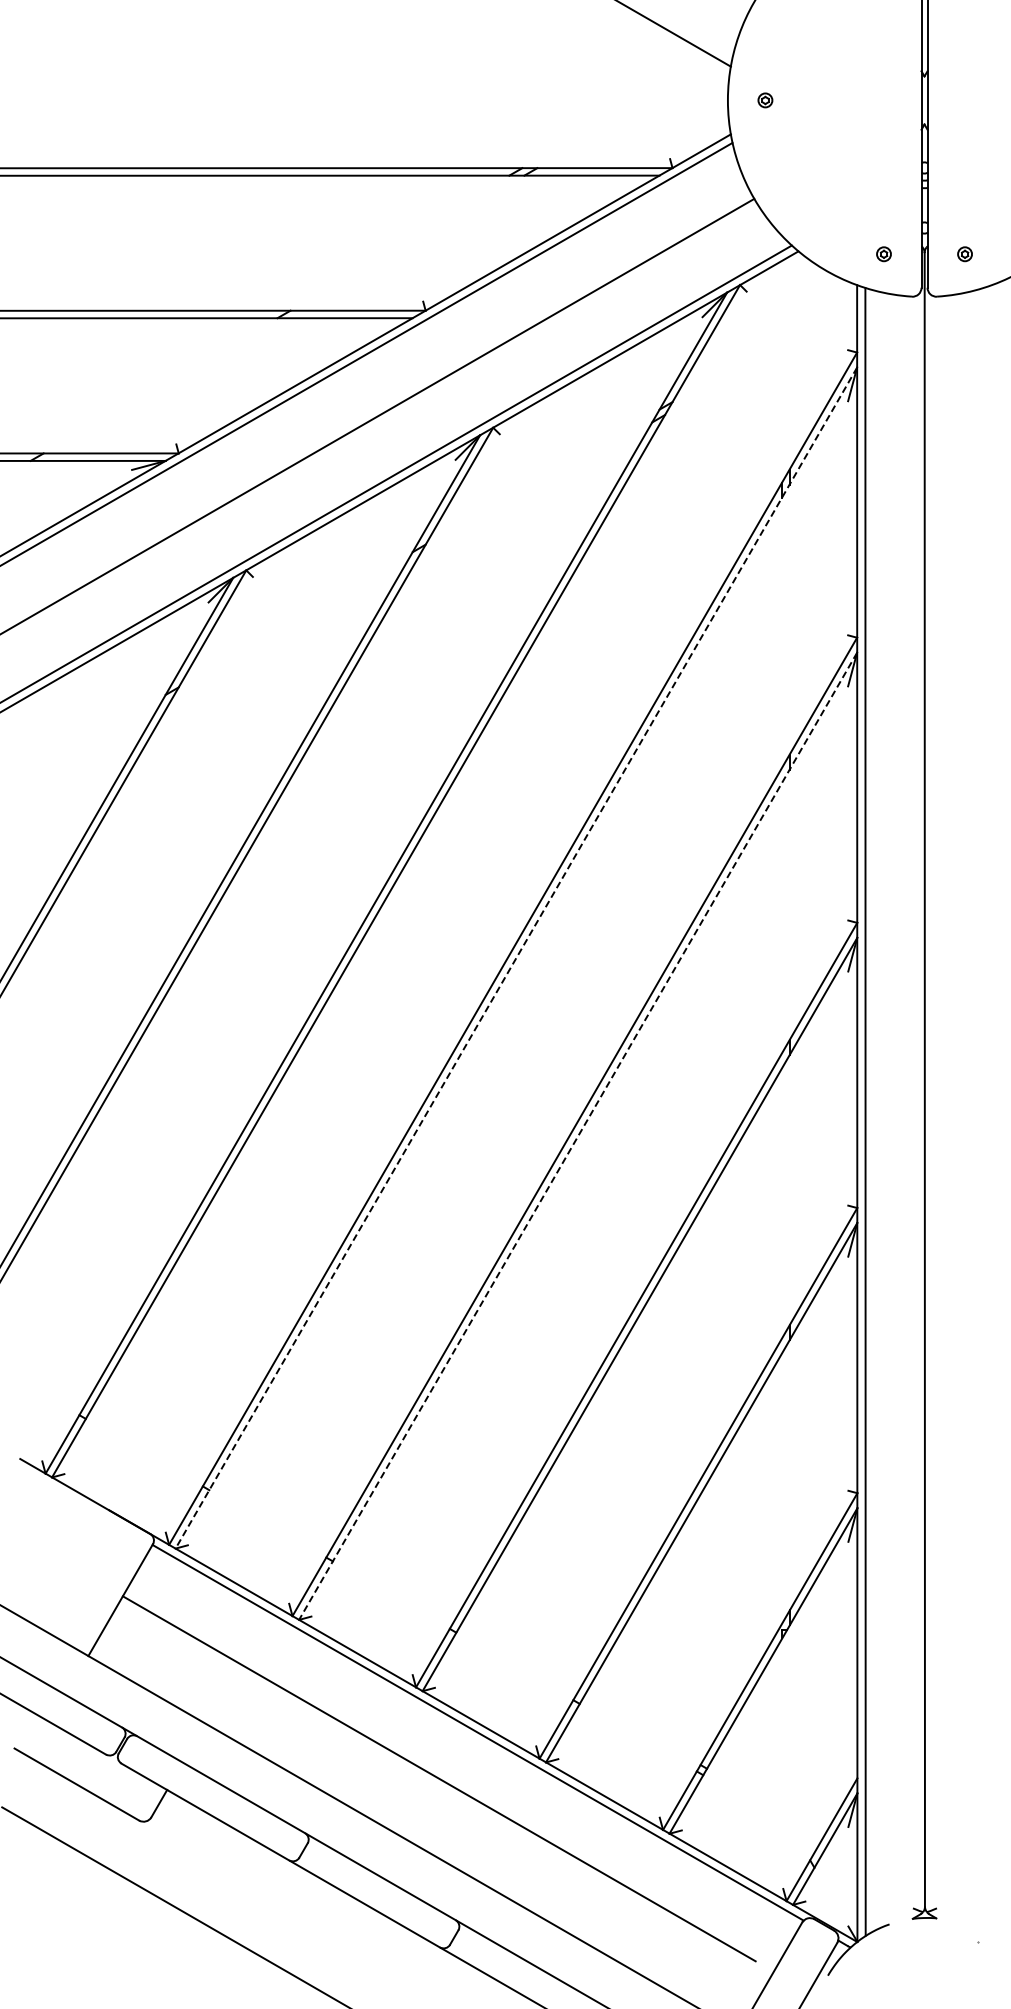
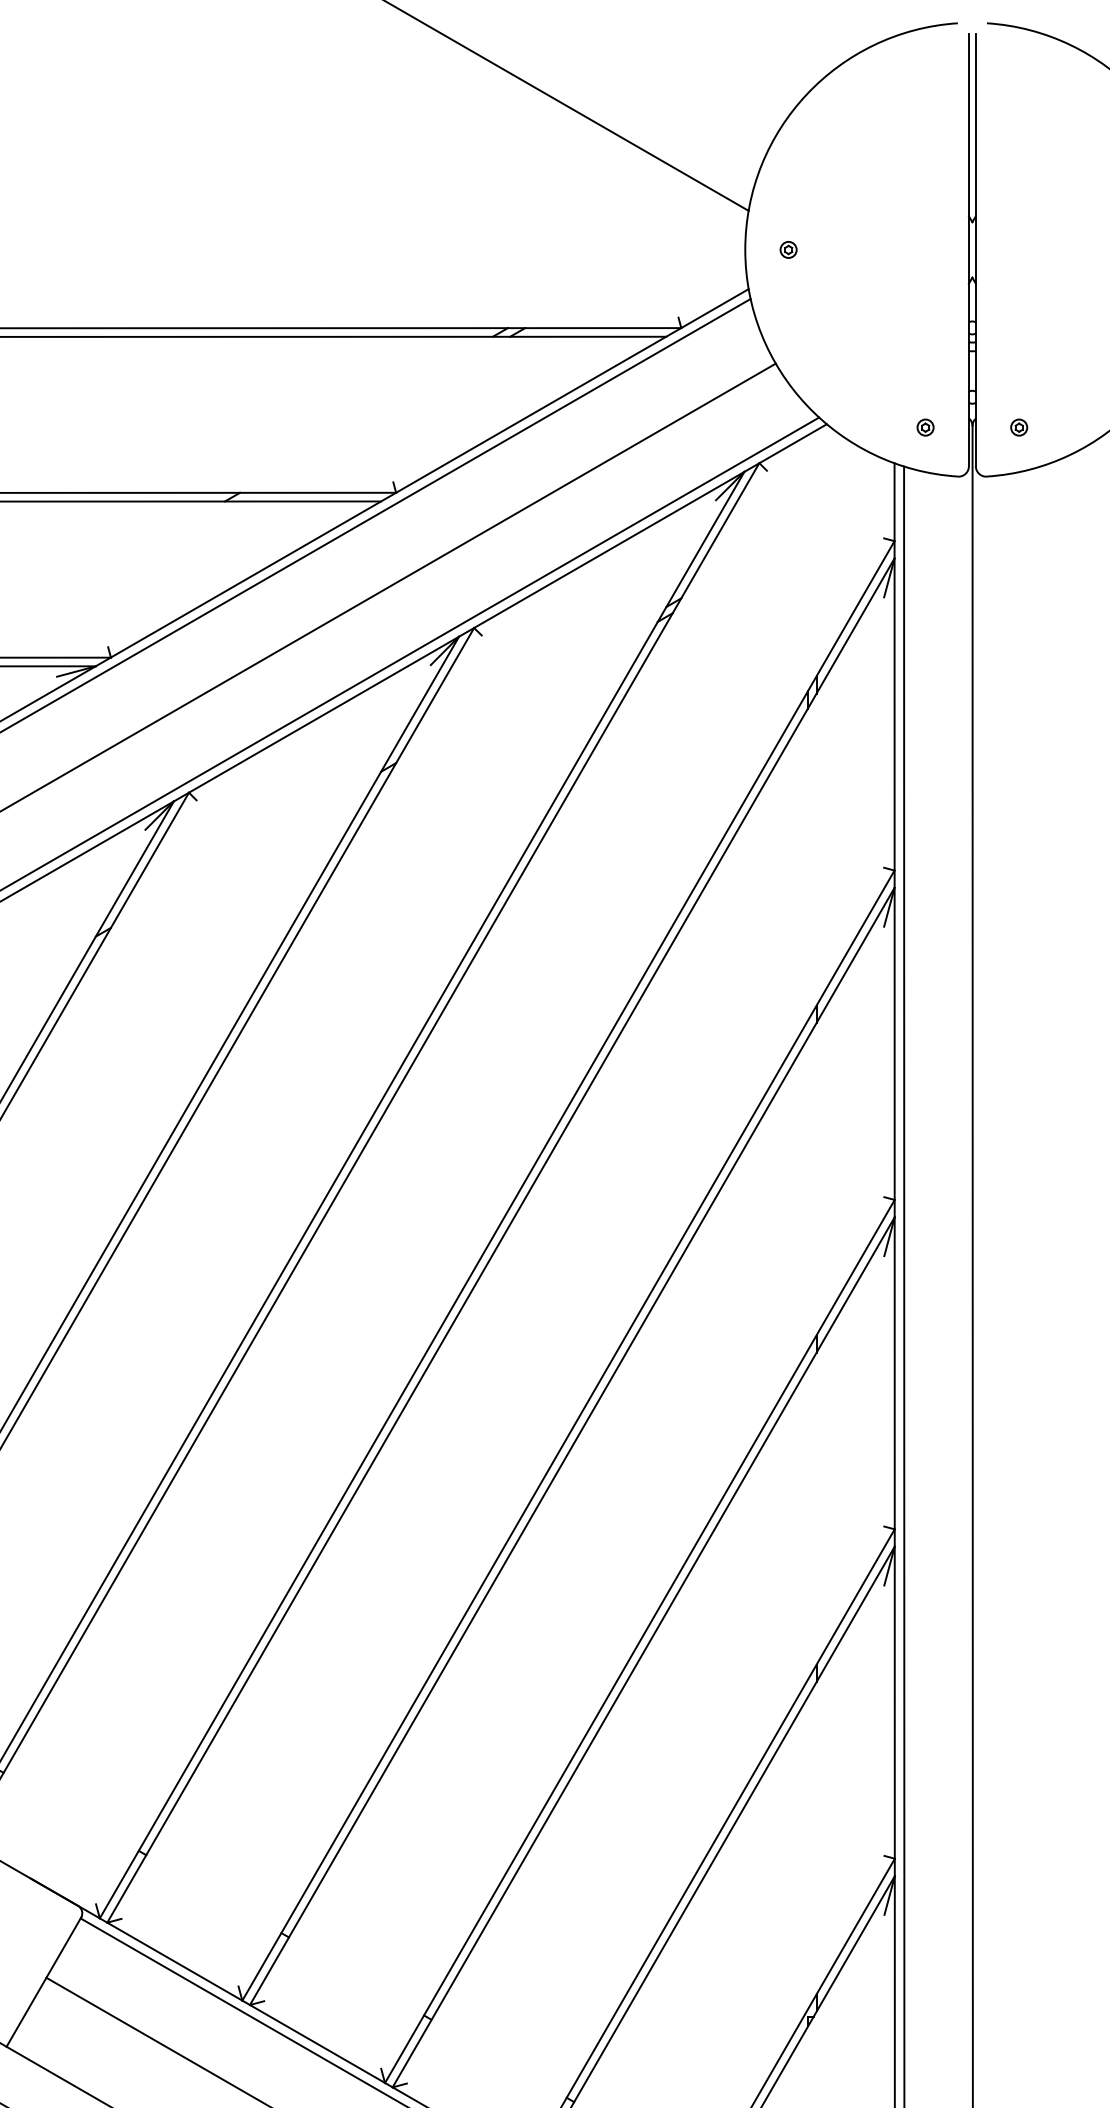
line: (516, 958) -> (501, 1241), dashed -> solid
line: (577, 1136) -> (571, 1446), dashed -> solid

